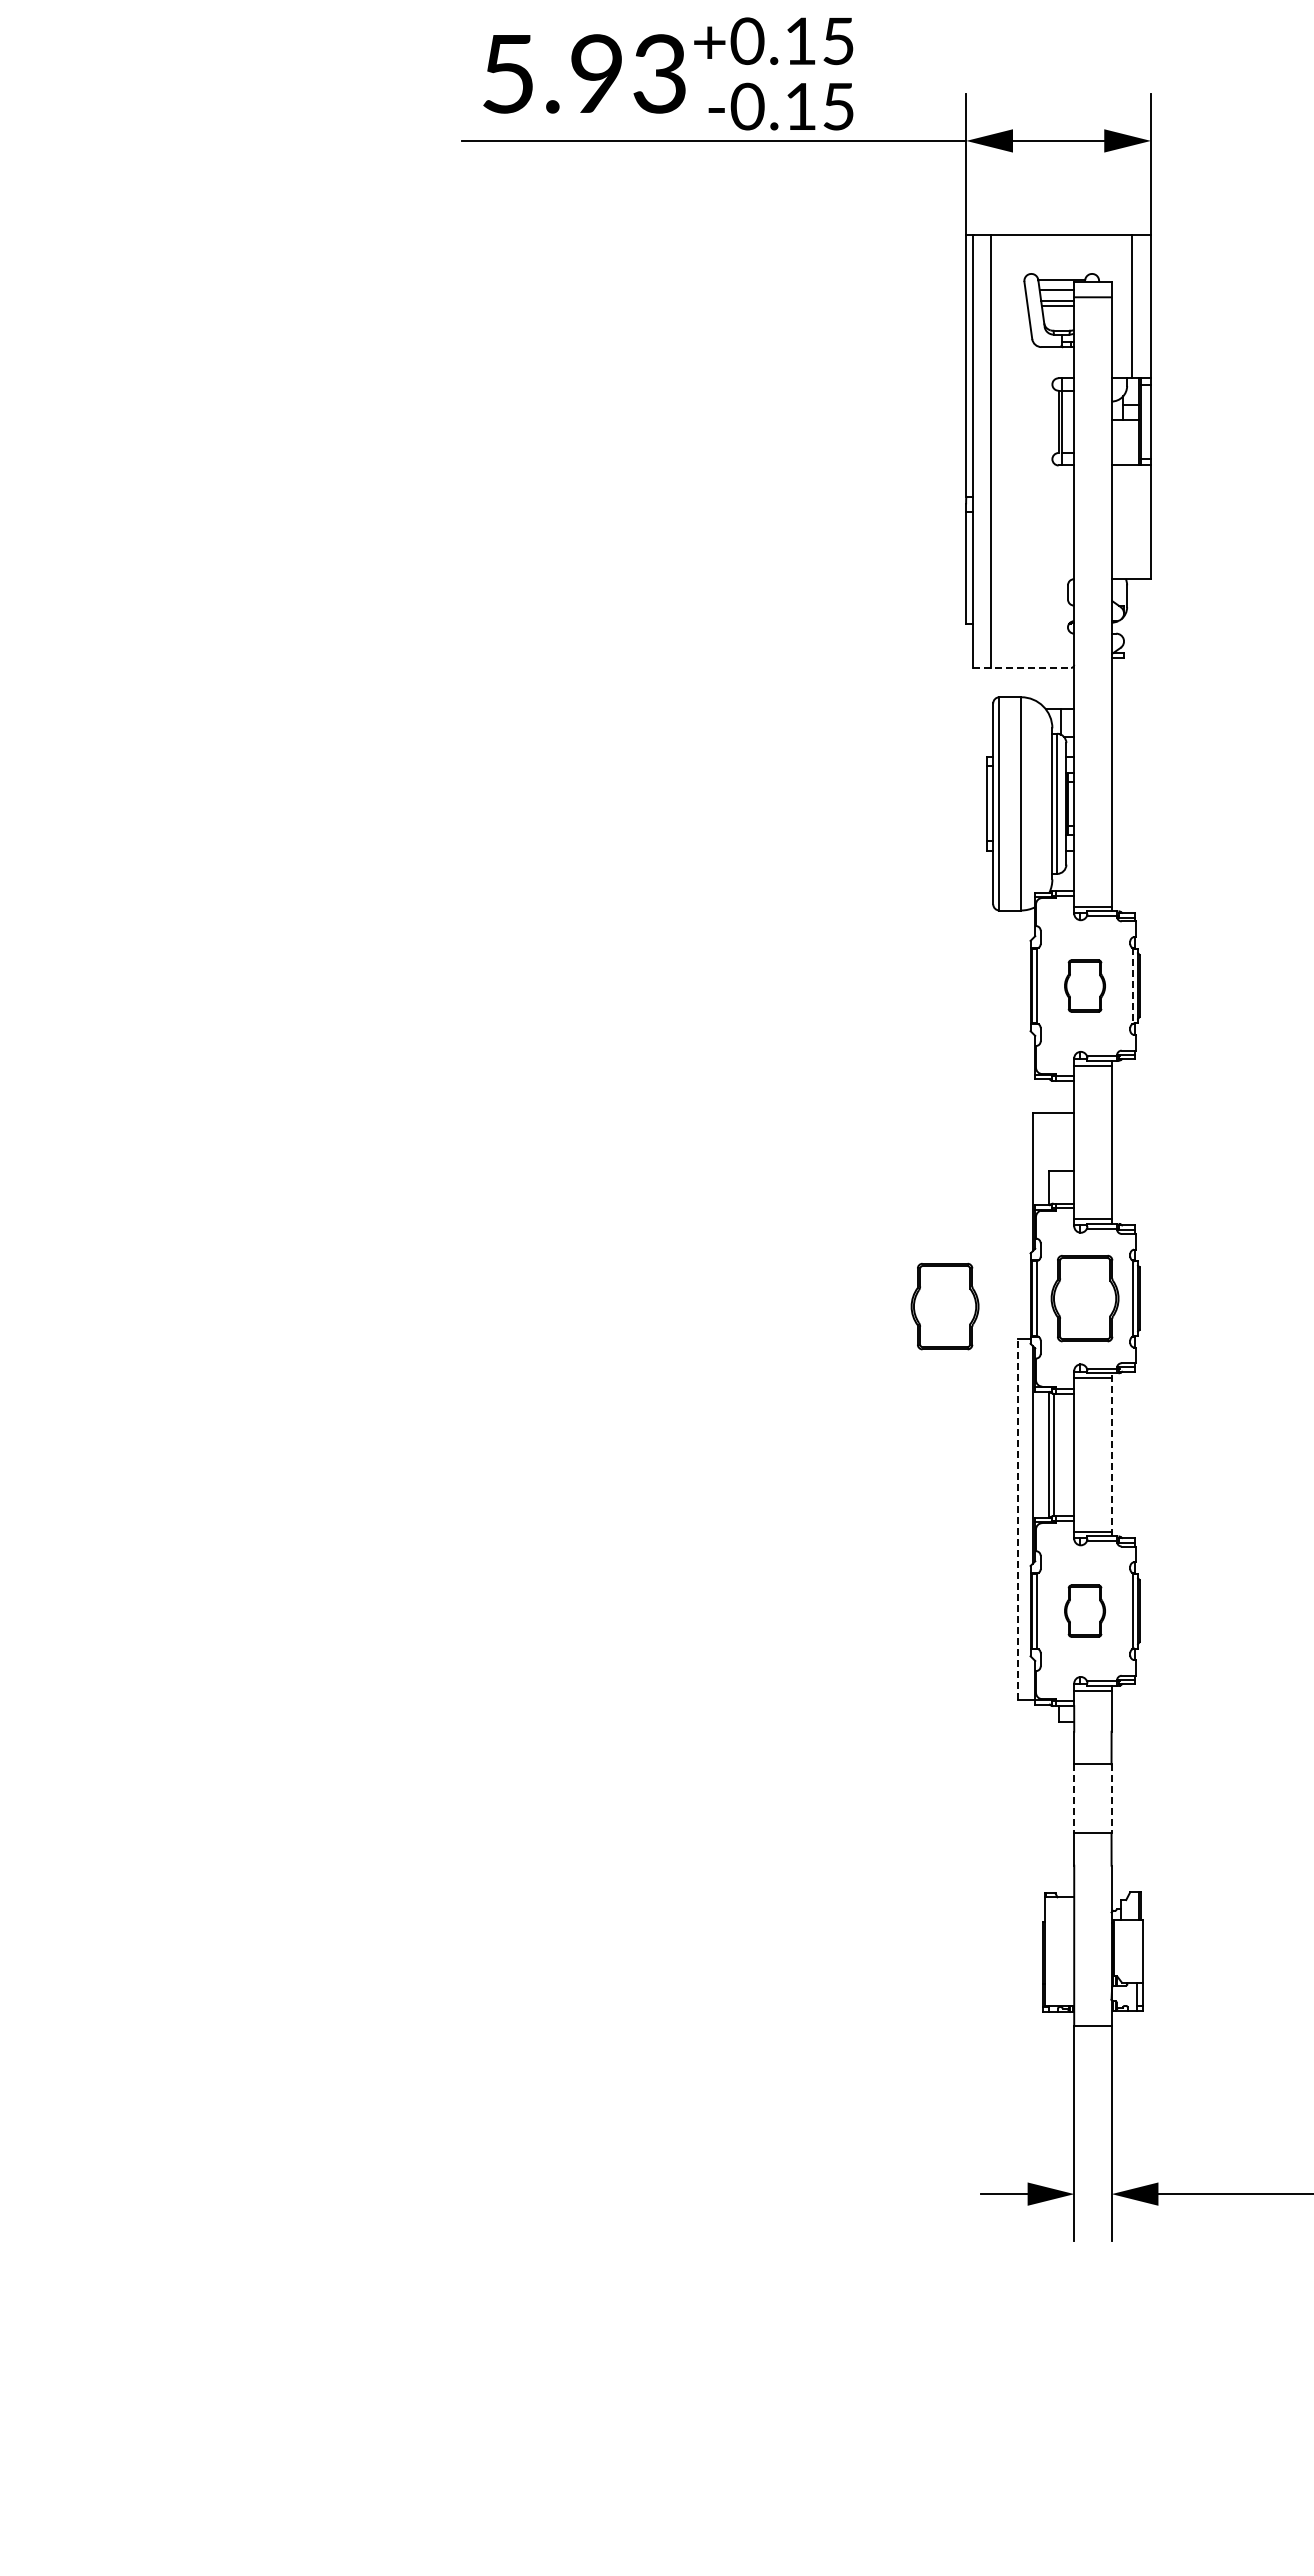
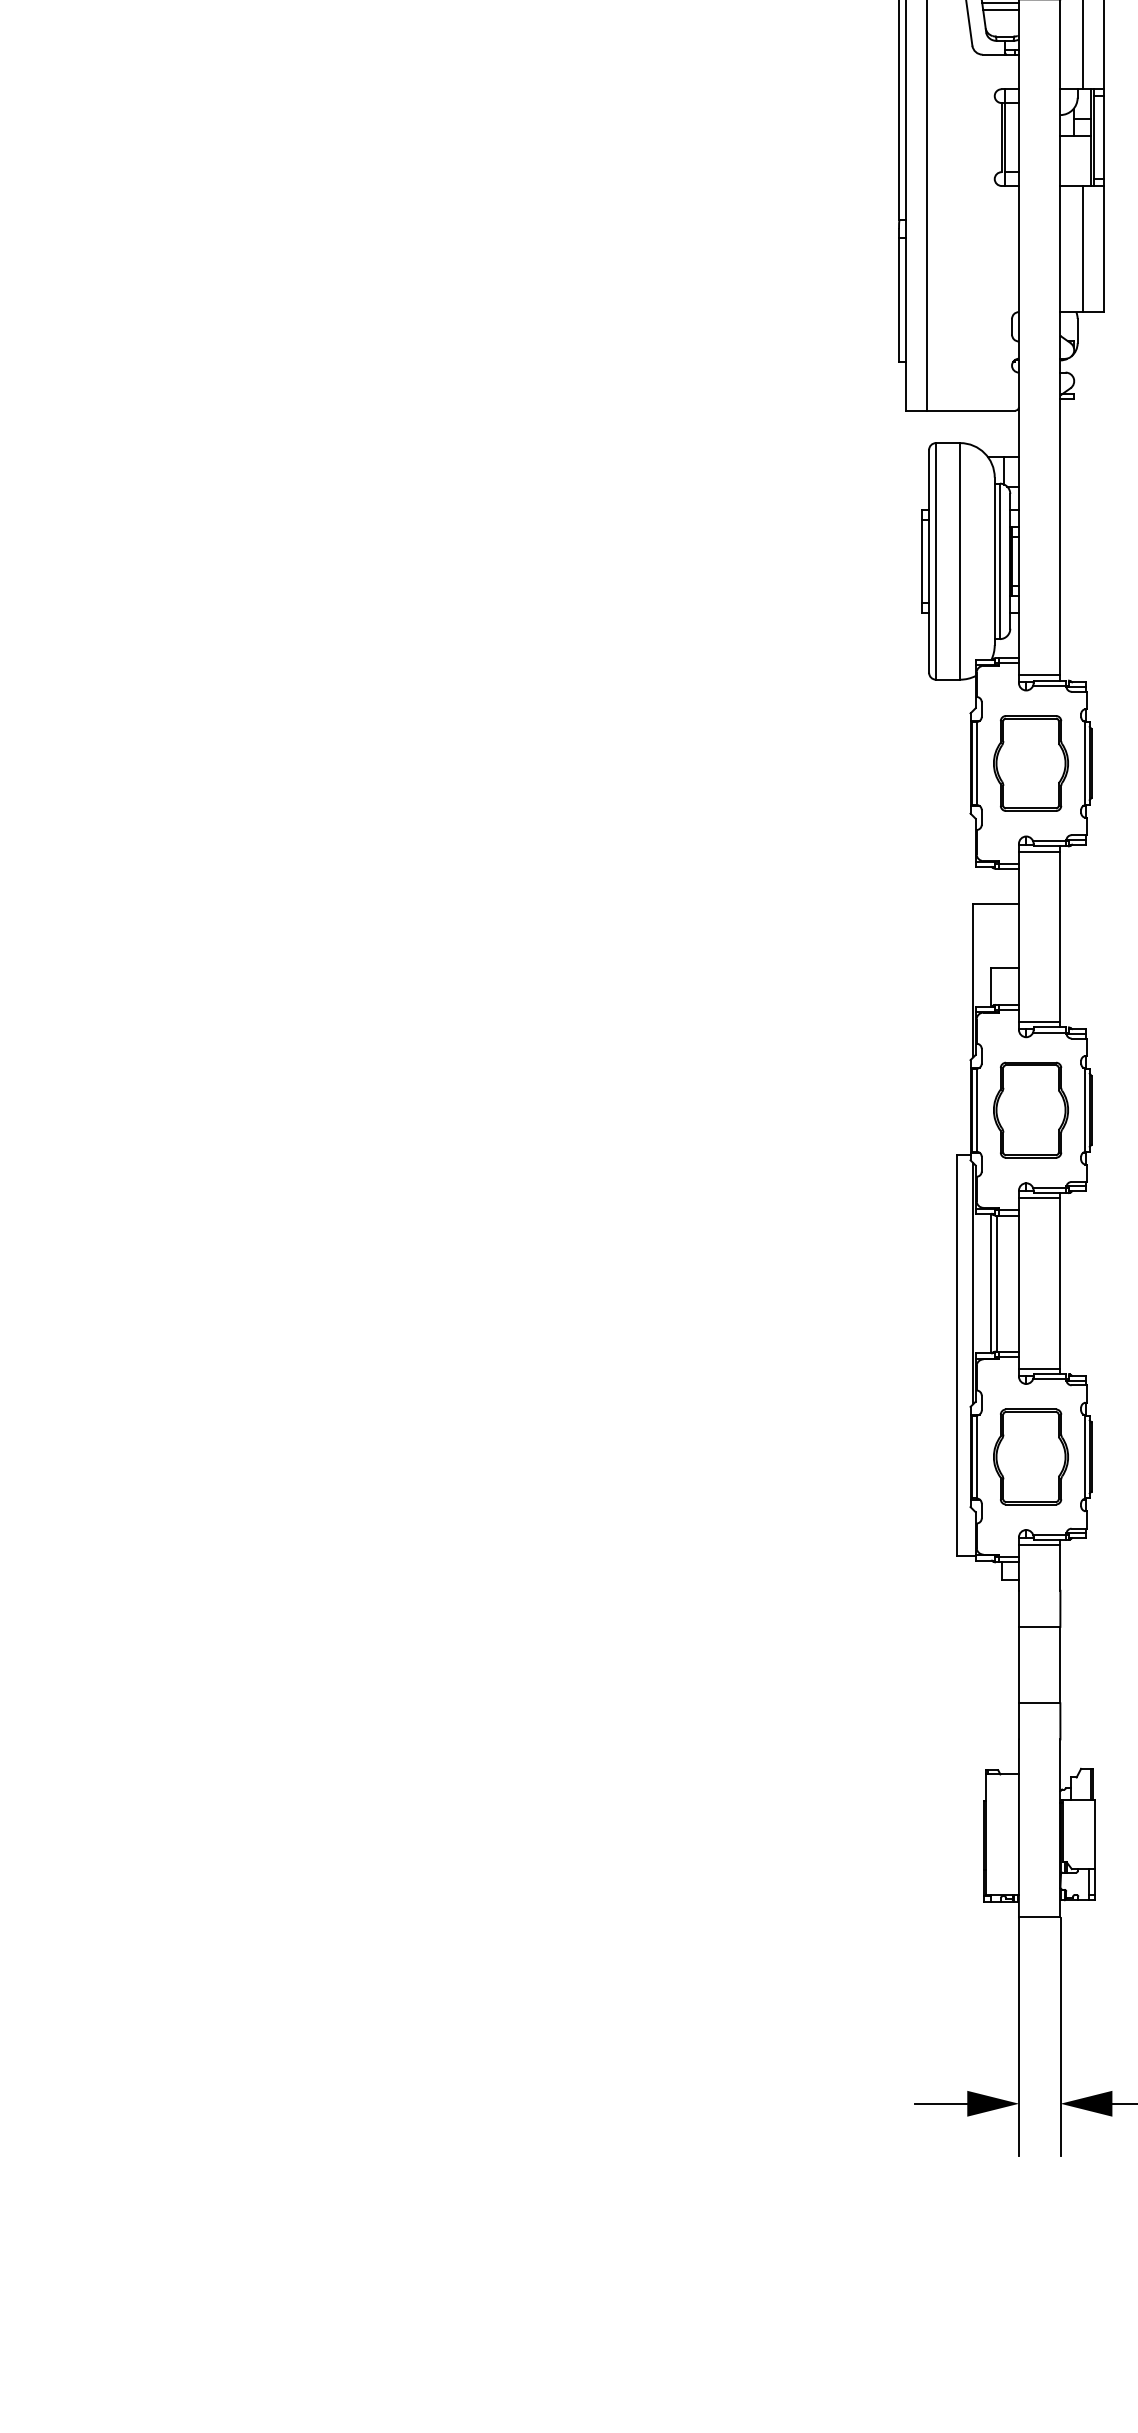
line: (1132, 522) -> (1083, 249), added
line: (1022, 667) -> (961, 410), dashed -> solid
part: (1084, 985) -> (1030, 762), size x1.67
line: (1133, 986) -> (1084, 764), dashed -> solid
part: (944, 1306) -> (875, 1119), removed
line: (1111, 1454) -> (1060, 1283), dashed -> solid
line: (1018, 1519) -> (957, 1355), dashed -> solid
part: (1084, 1610) -> (1030, 1456), size x1.67
line: (1074, 1799) -> (1019, 1665), dashed -> solid
line: (1111, 1799) -> (1060, 1665), dashed -> solid

